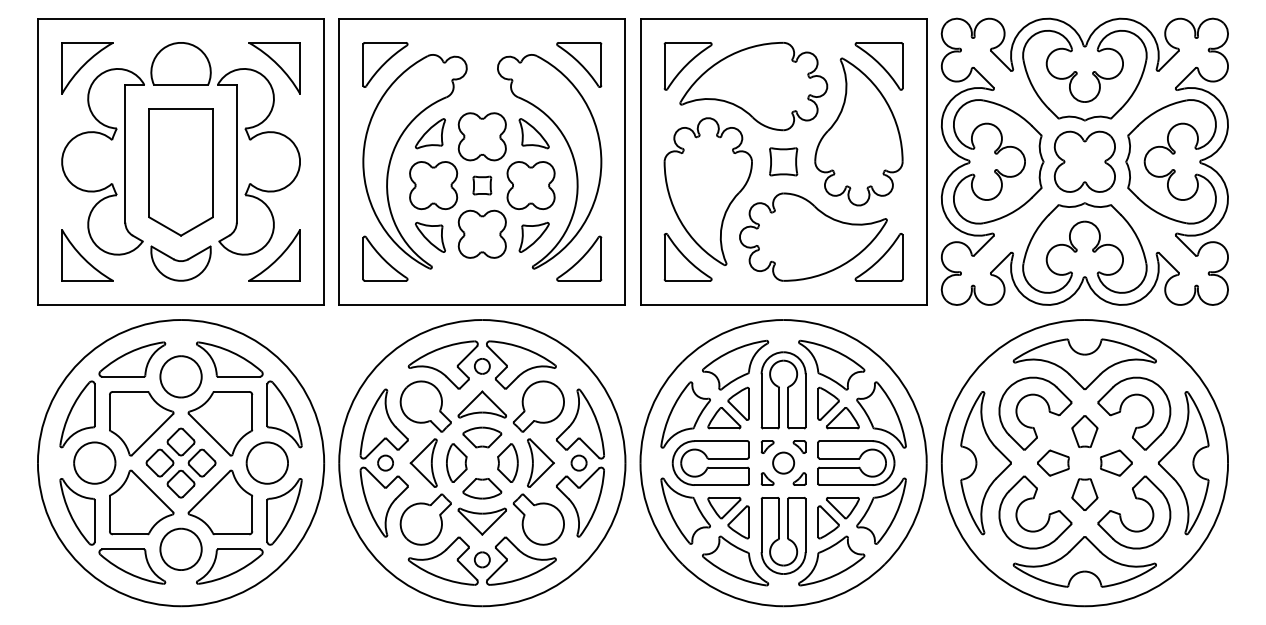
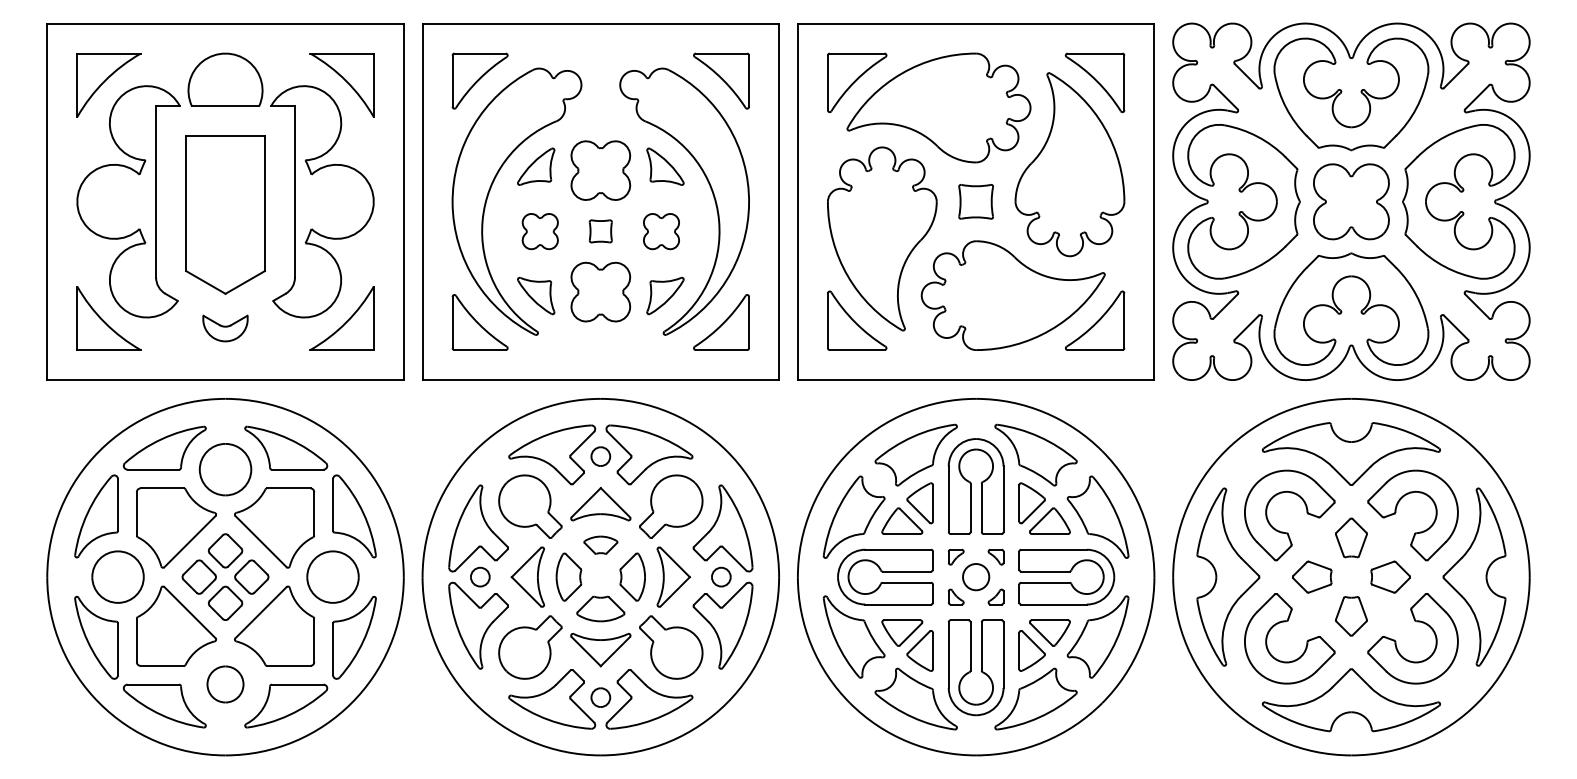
part: (433, 185) -> (539, 231), size x0.6
part: (530, 185) -> (660, 231), size x0.6
part: (180, 263) -> (224, 328), size x0.6
part: (482, 437) -> (601, 545), size x0.7
part: (180, 548) -> (224, 683), size x0.7

